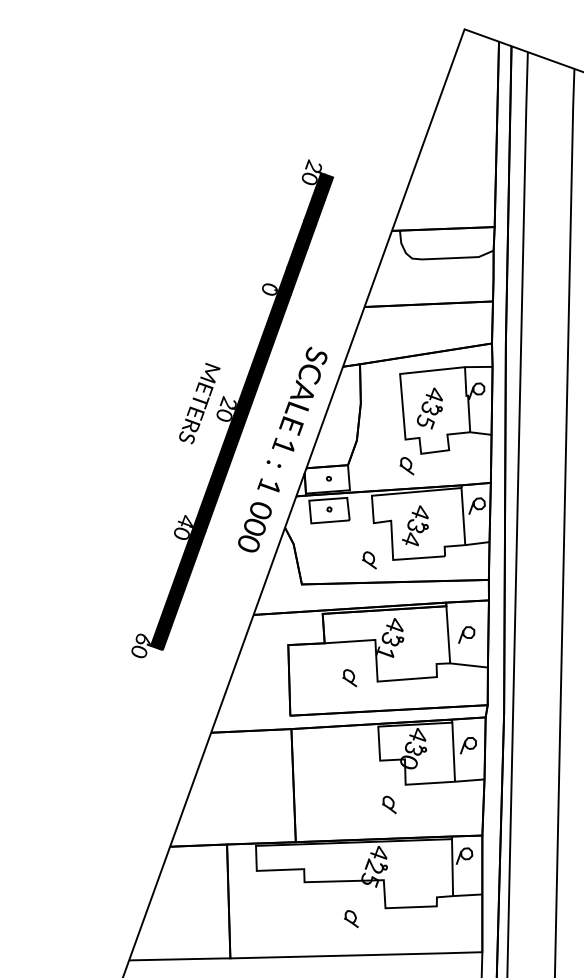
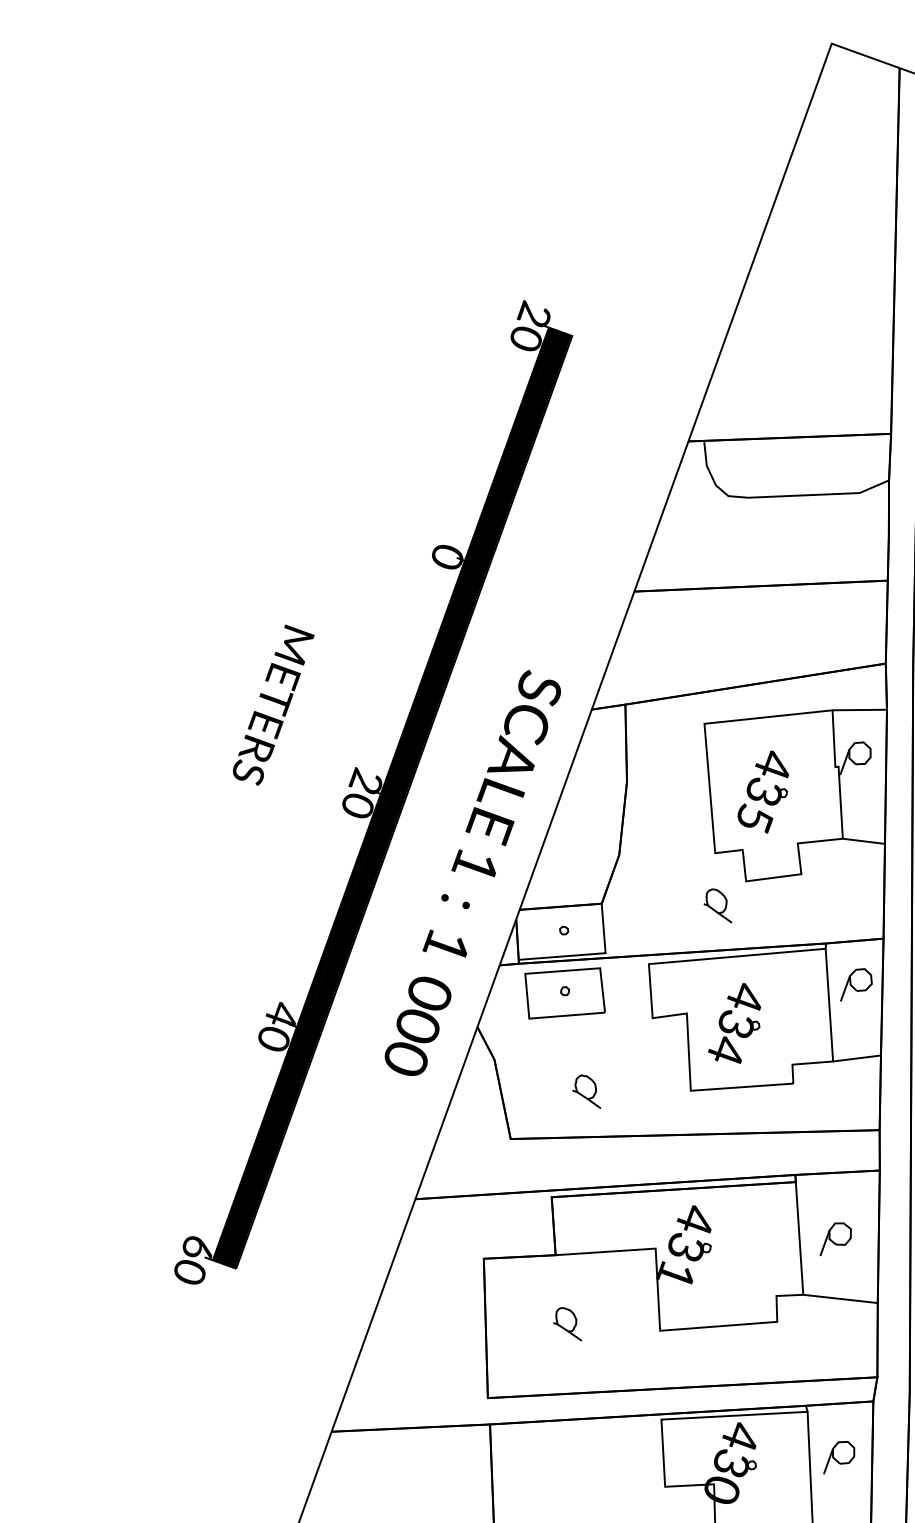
text: (199, 403) -> (273, 705), moved
part: (369, 560) -> (586, 1091), moved
part: (349, 678) -> (567, 1324), moved

